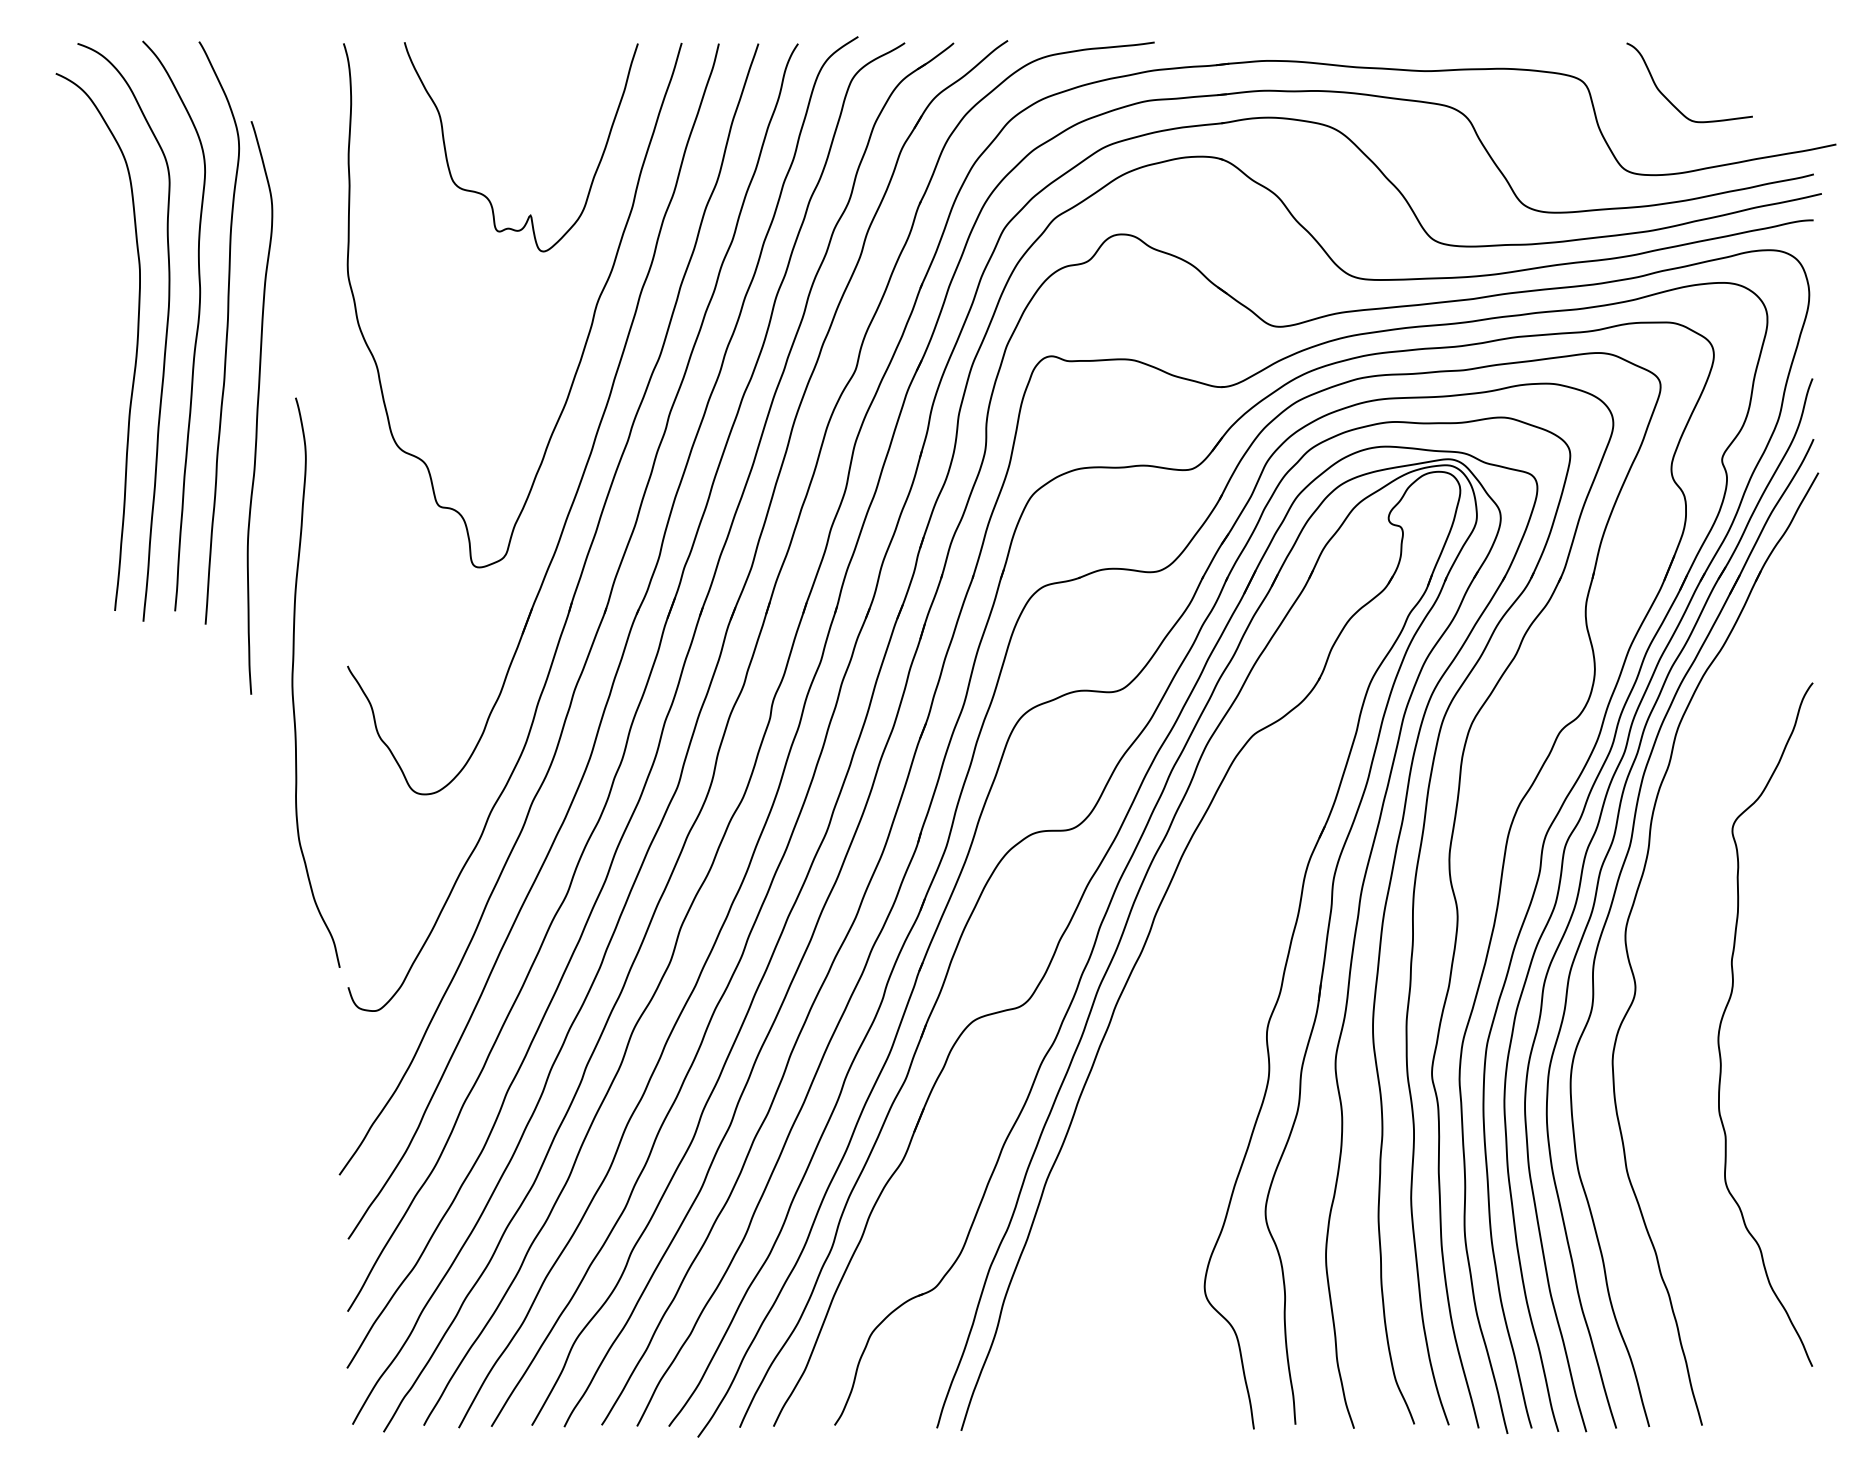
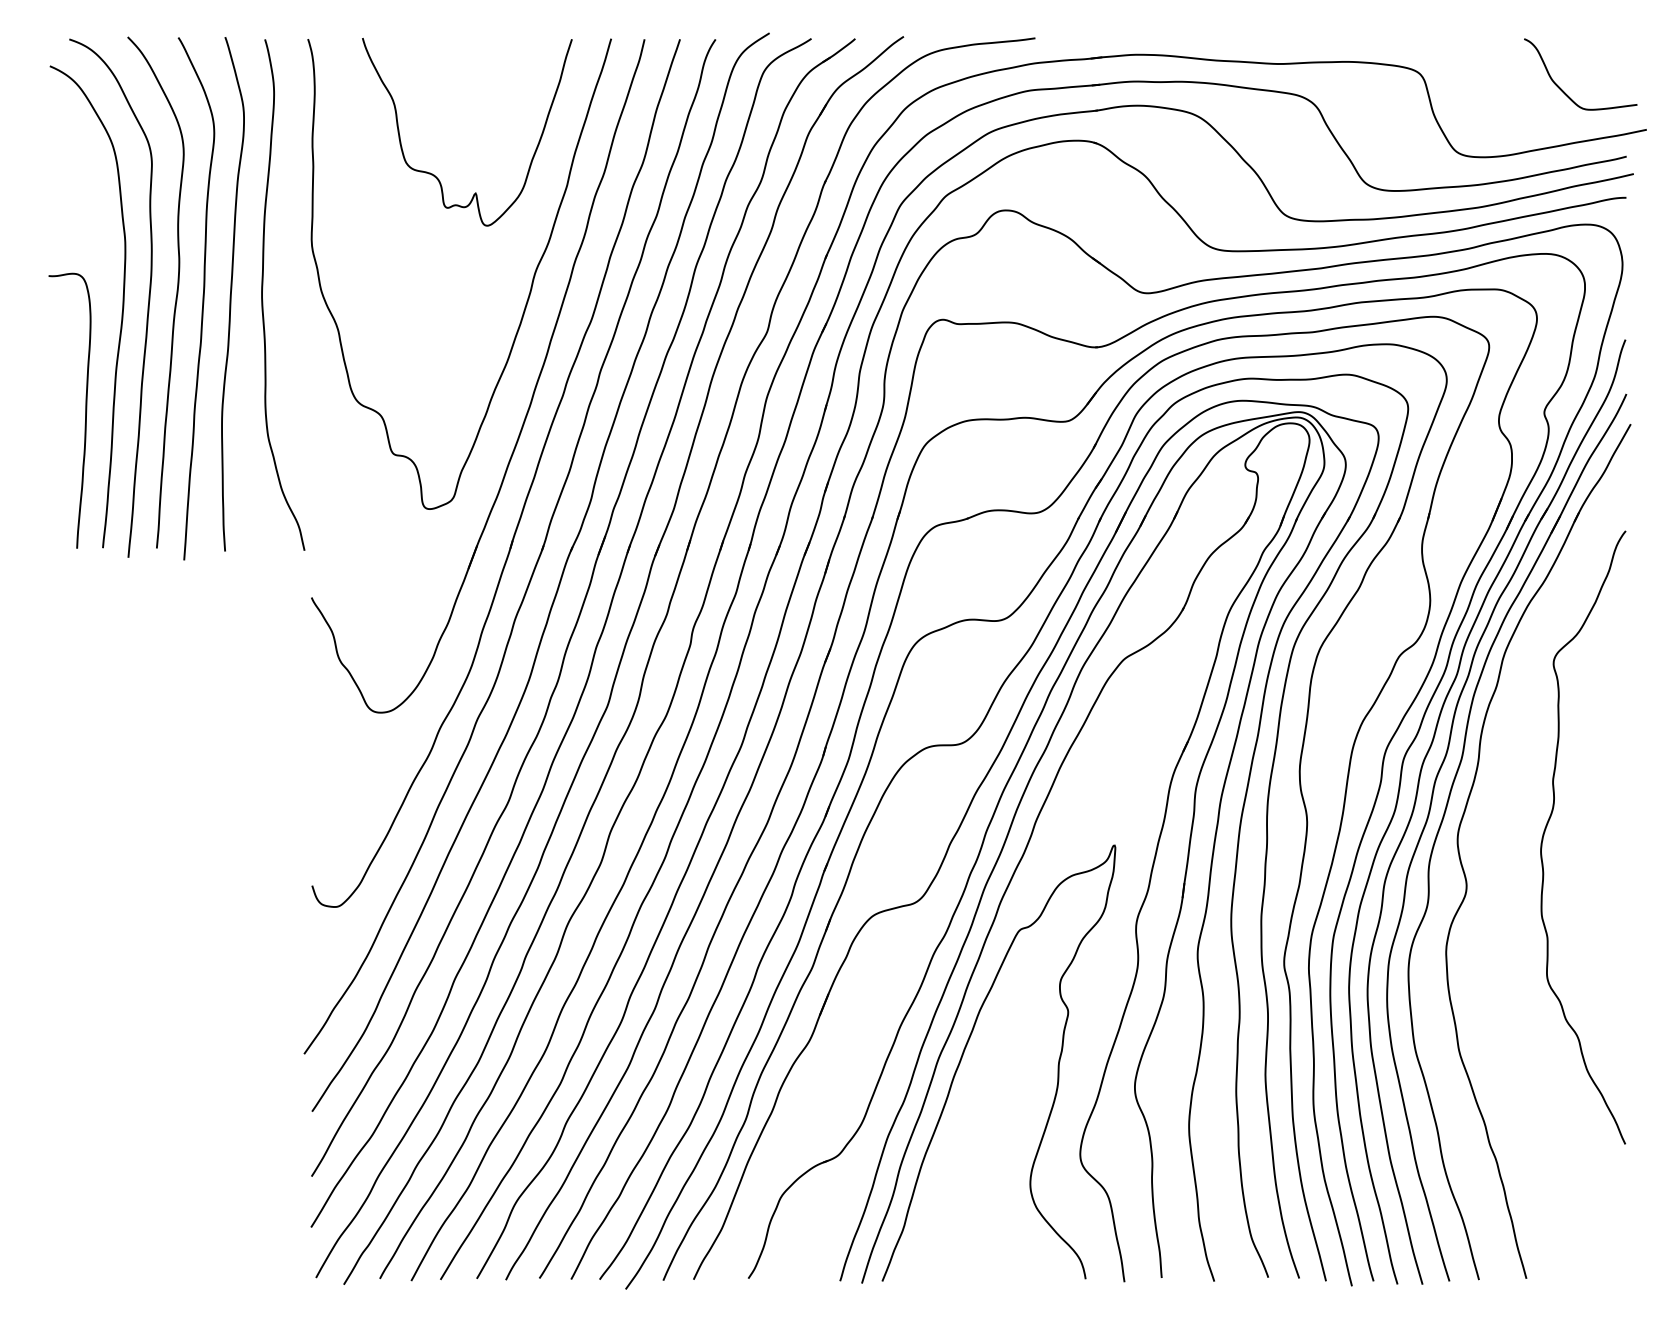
curve: (1670, 101) -> (1563, 91), moved
curve: (258, 407) -> (231, 293), moved
curve: (95, 457) -> (85, 410), added
curve: (293, 682) -> (263, 294), moved
curve: (1727, 1007) -> (1549, 822), moved
curve: (1077, 1168) -> (966, 1048), added

